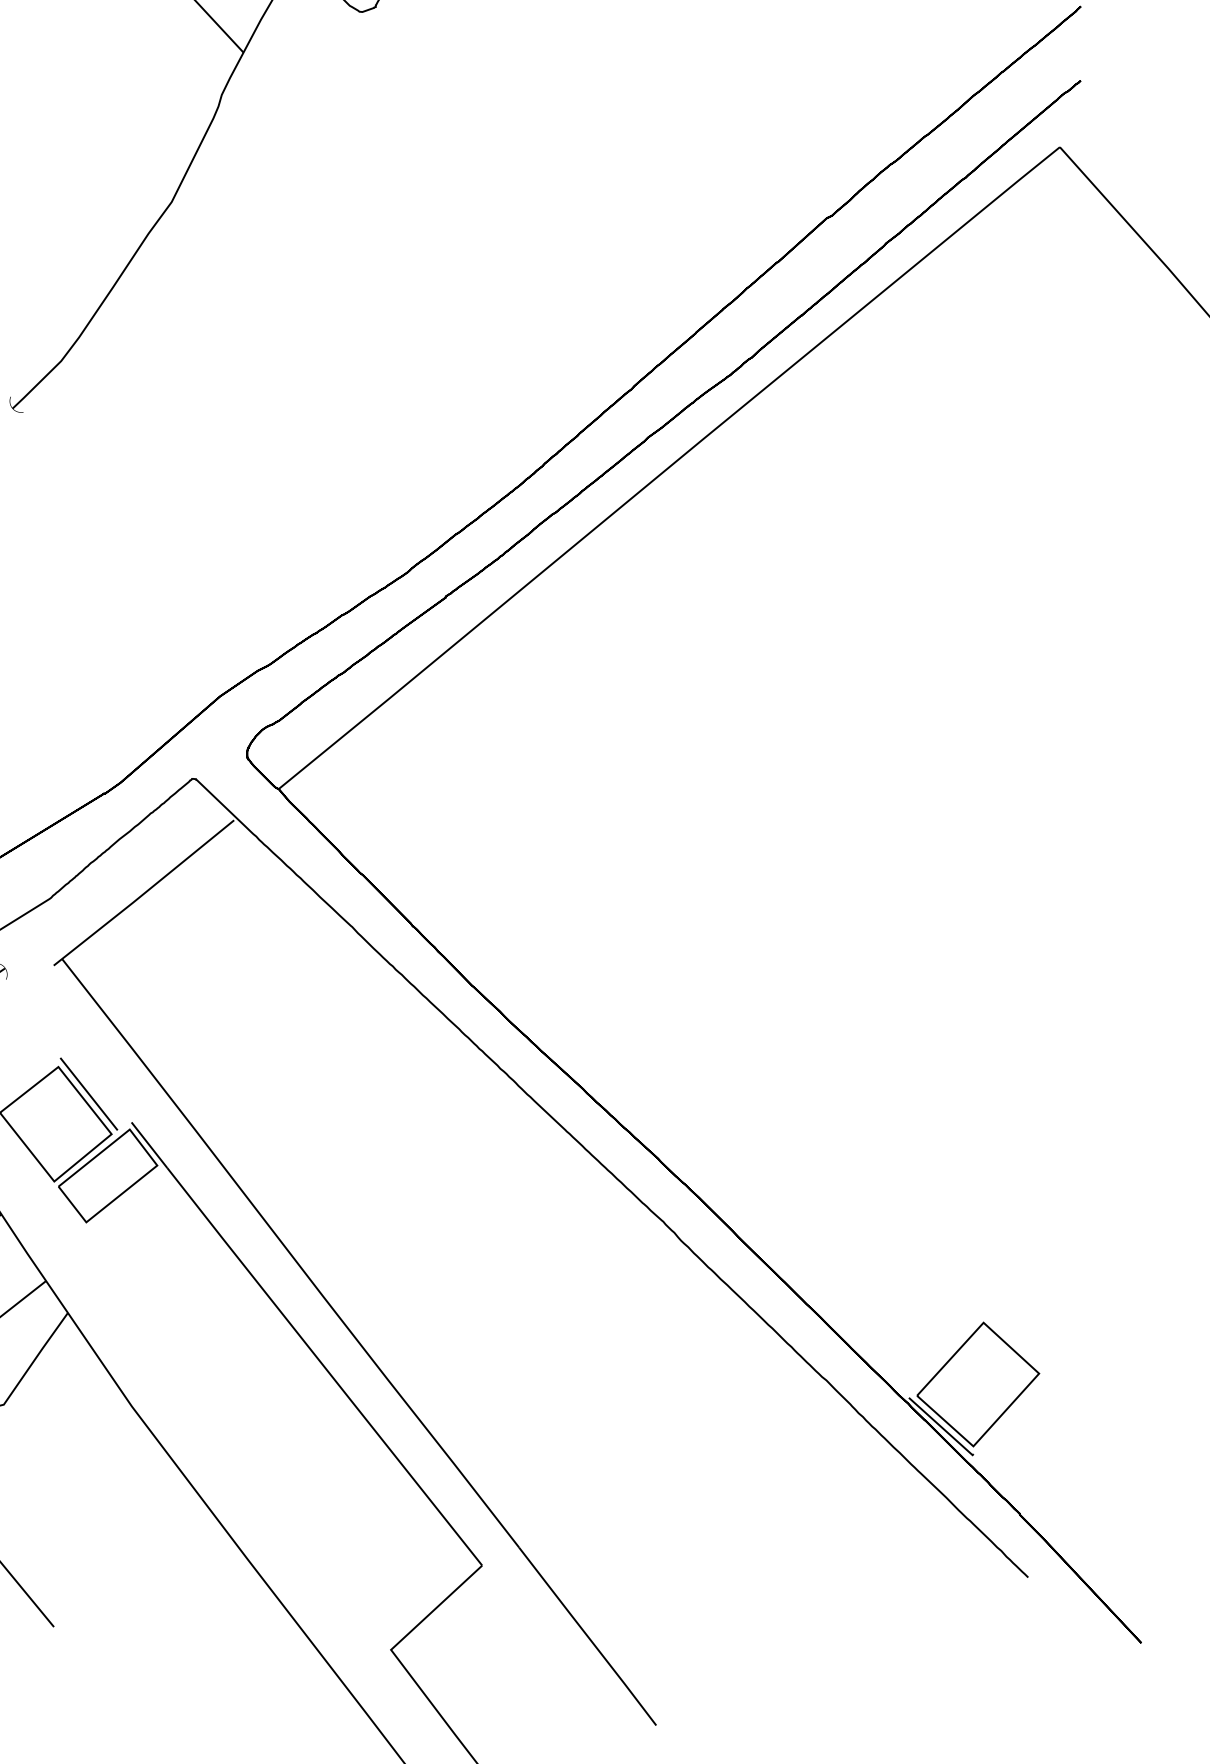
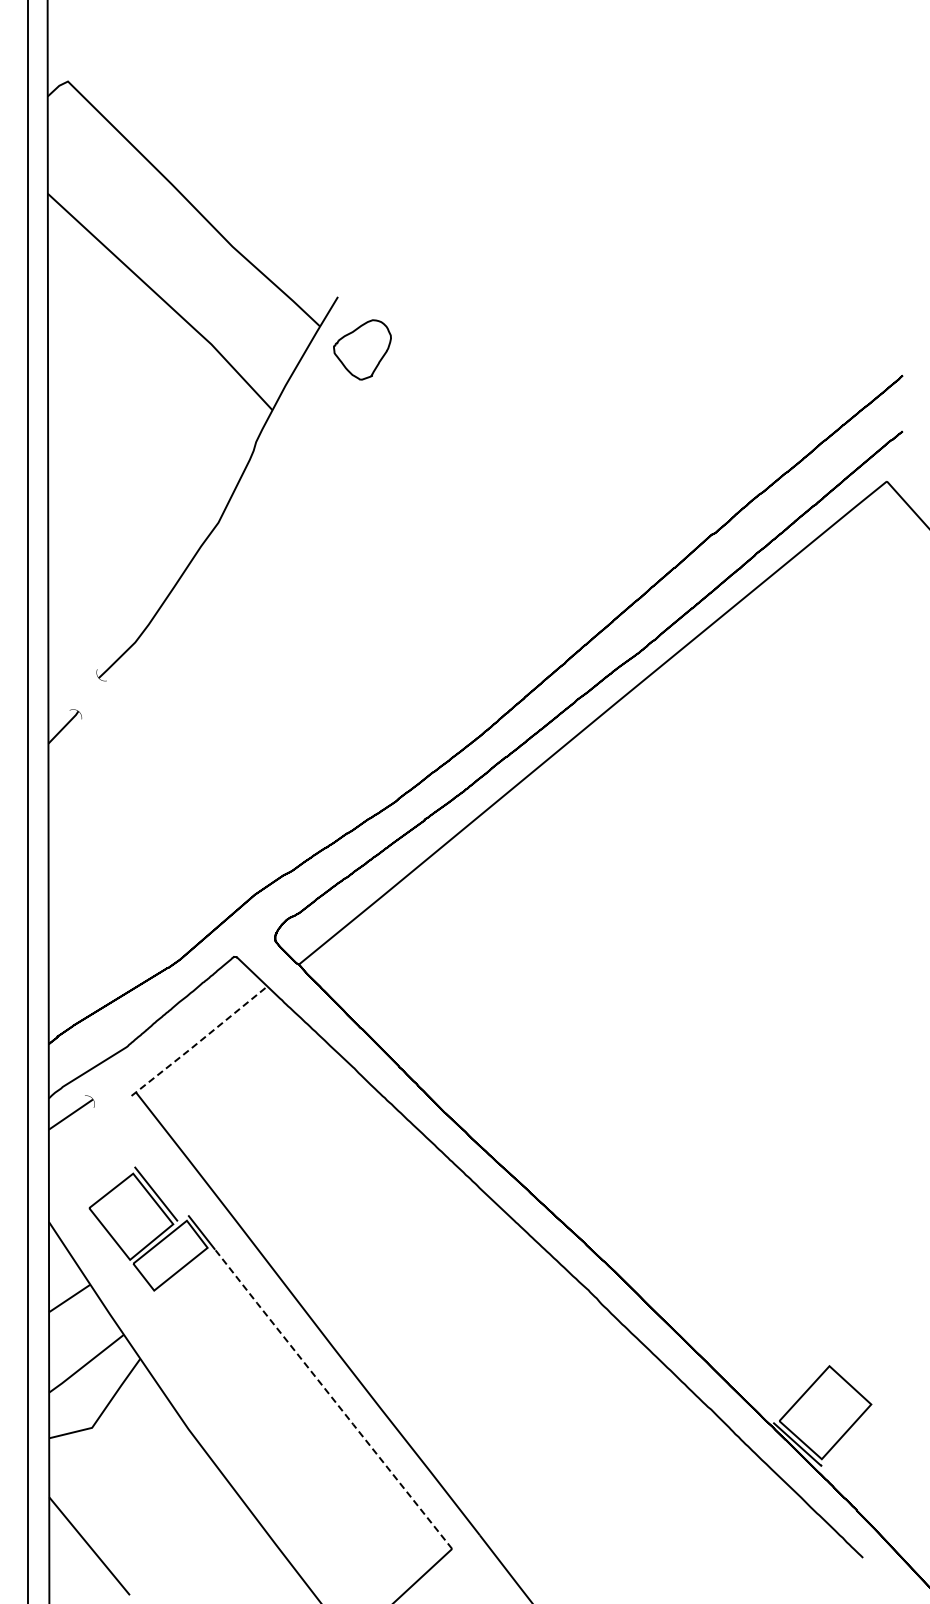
line: (143, 894) -> (197, 1043), solid -> dashed
line: (324, 1367) -> (333, 1399), solid -> dashed

